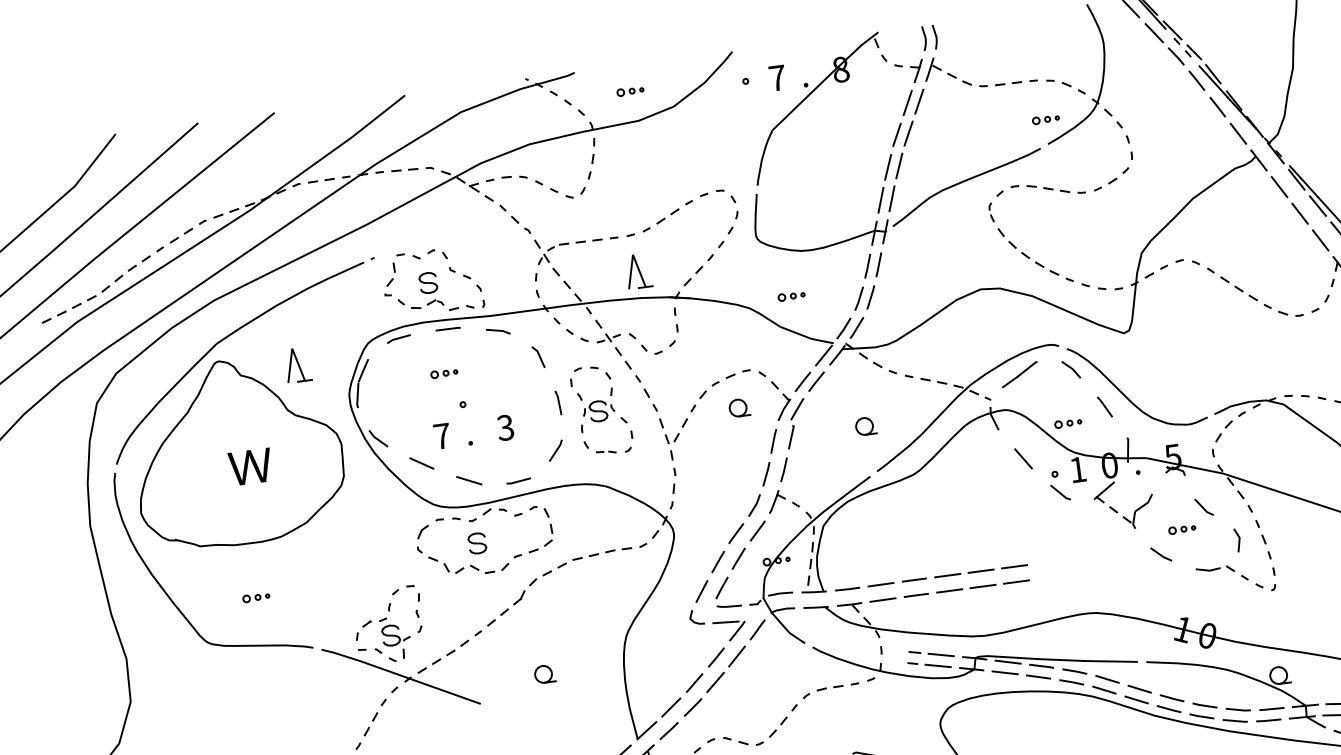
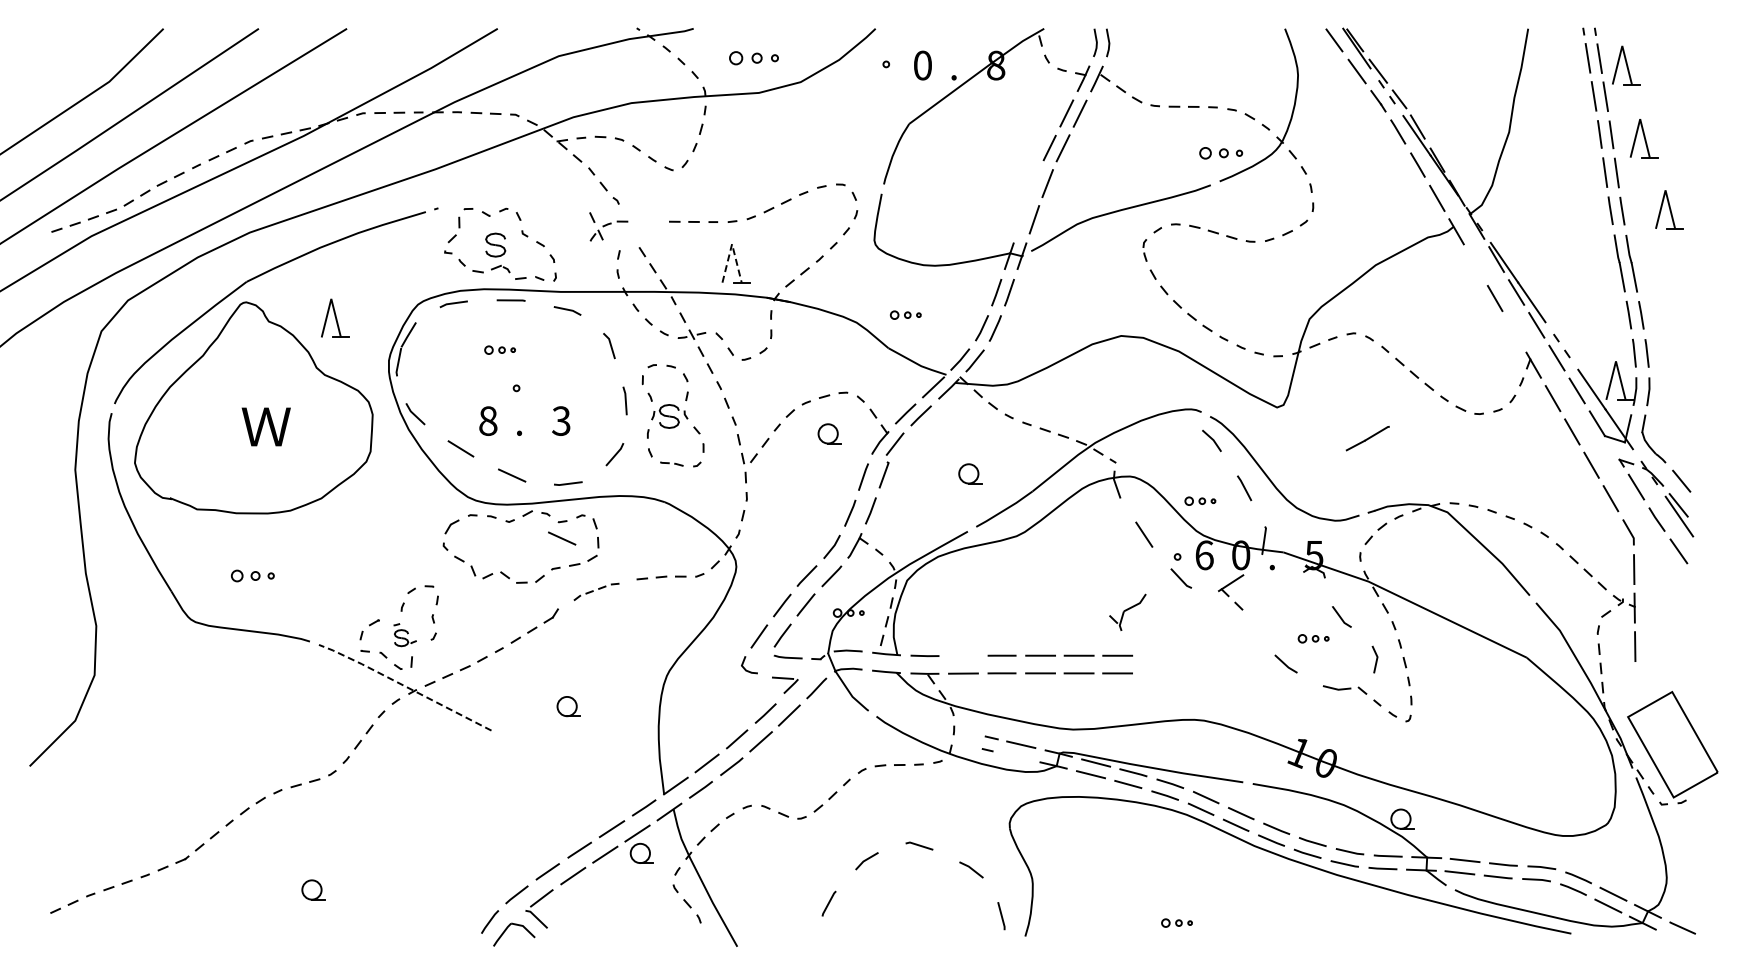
text: (777, 78) -> (922, 65), 7 -> 0
part: (630, 91) -> (753, 58), size x1.6
part: (1045, 119) -> (1220, 152), size x1.4
line: (887, 167) -> (1034, 183), removed
line: (1279, 186) -> (1475, 264), removed
line: (880, 200) -> (1021, 219), removed
line: (1320, 240) -> (1514, 331), removed
part: (552, 250) -> (608, 226), moved
line: (633, 255) -> (732, 244), solid -> dashed
line: (1019, 374) -> (1367, 438), moved
text: (442, 435) -> (488, 420), 7 -> 8
text: (1078, 469) -> (1204, 555), 1 -> 6
part: (1138, 511) -> (1127, 611), moved
line: (520, 529) -> (562, 538), added
part: (476, 543) -> (511, 547), removed
part: (555, 571) -> (596, 591), size x0.7
line: (880, 584) -> (963, 655), removed
part: (255, 597) -> (252, 575), size x1.4
part: (394, 630) -> (404, 634), size x0.7
part: (730, 630) -> (785, 685), size x0.7
line: (937, 665) -> (1015, 756), removed
line: (399, 675) -> (403, 685), solid -> dashed

